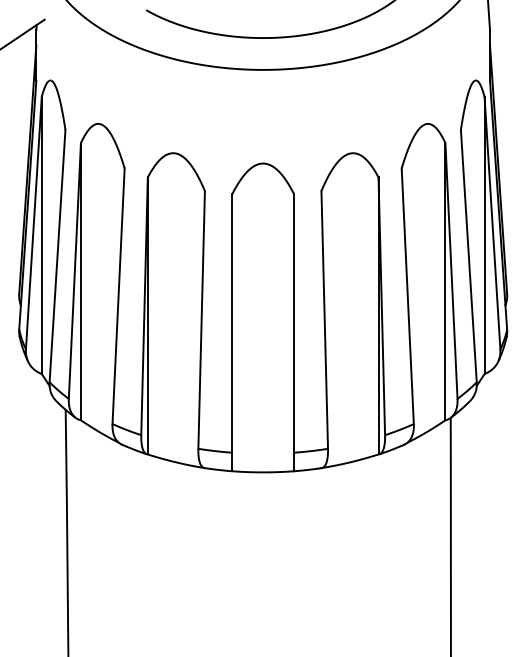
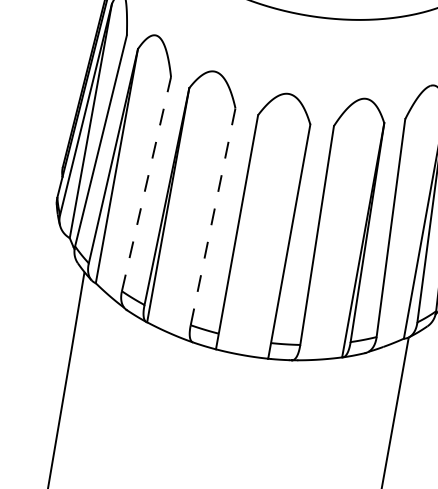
line: (118, 296) -> (146, 184), solid -> dashed
line: (201, 319) -> (213, 216), solid -> dashed

